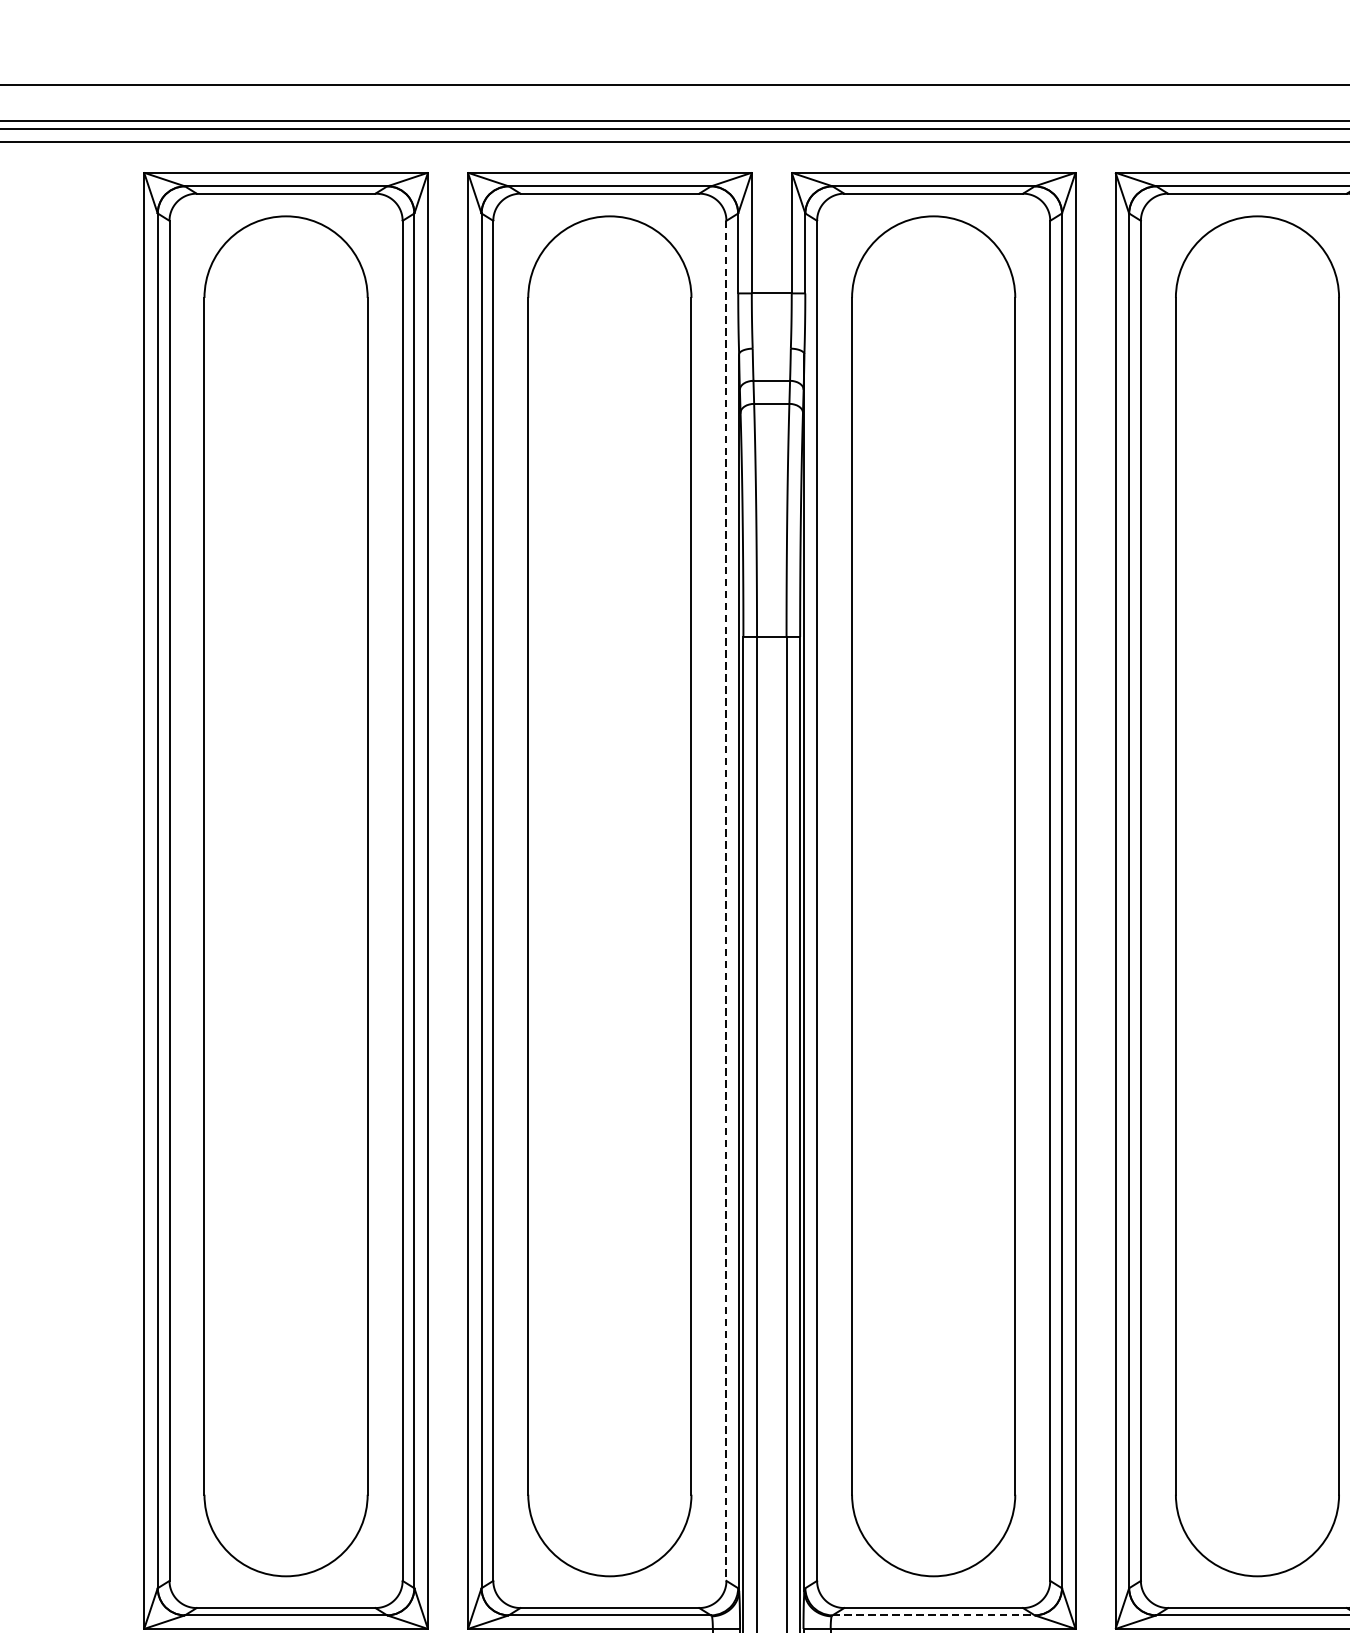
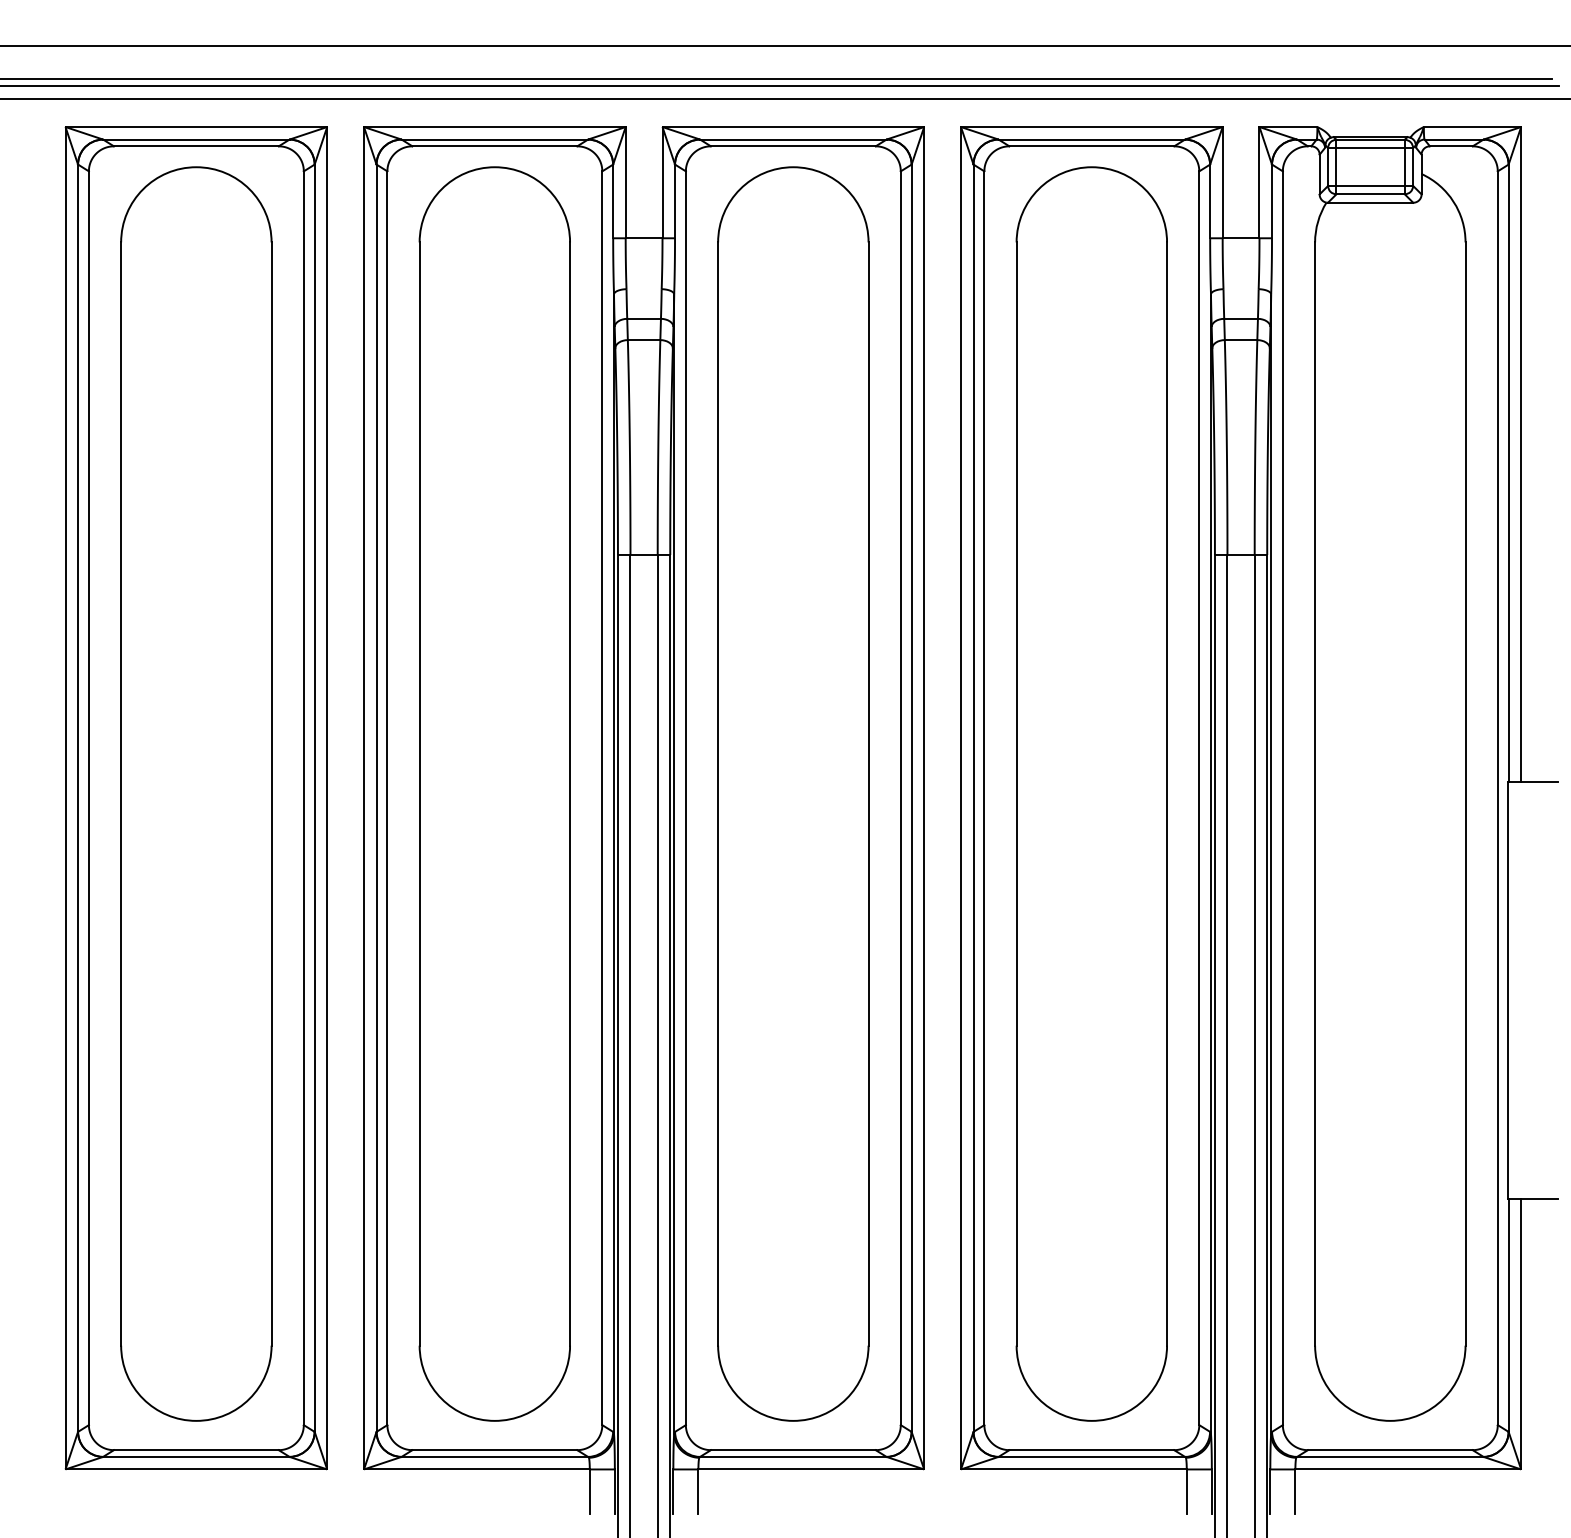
line: (726, 901) -> (602, 798), dashed -> solid
line: (933, 1614) -> (793, 1456), dashed -> solid

